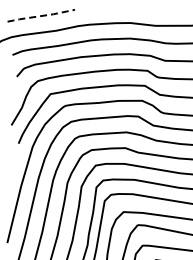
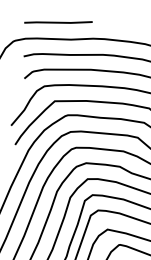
line: (40, 16) -> (57, 23), dashed -> solid

